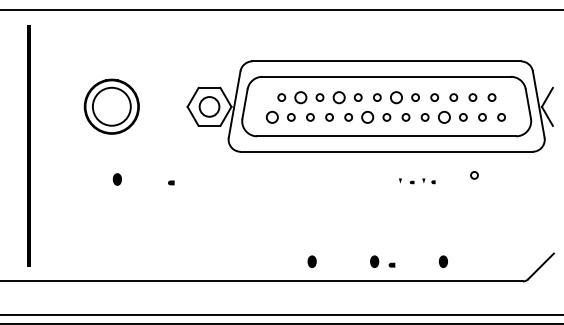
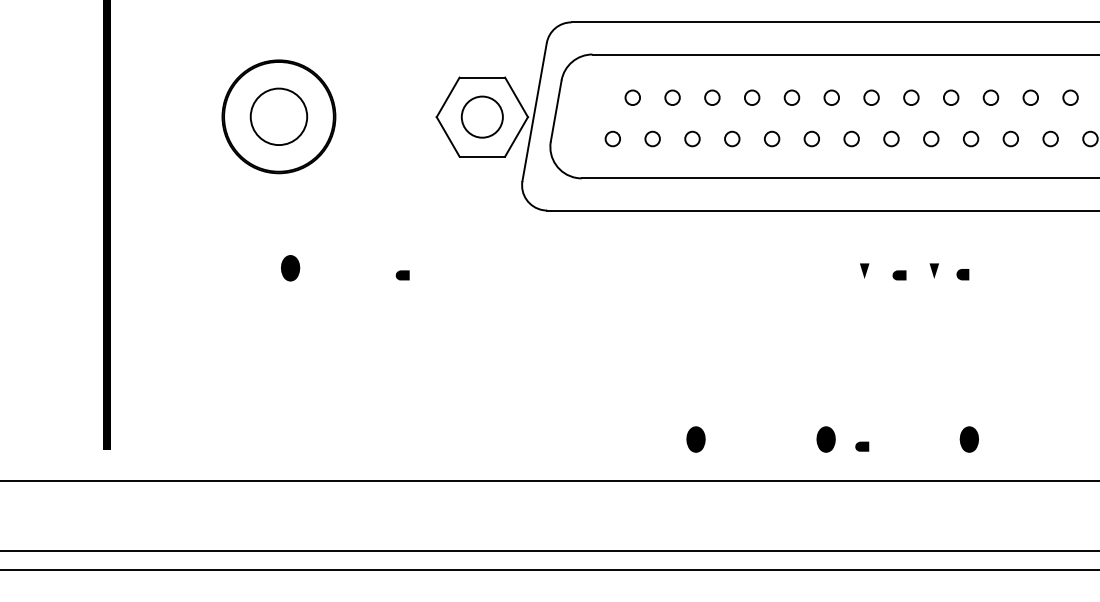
part: (300, 97) -> (671, 97), size x0.62
part: (338, 97) -> (750, 97), size x0.62
part: (396, 97) -> (871, 97), size x0.62
circle: (111, 106) -> (278, 116), size x0.71
part: (271, 117) -> (611, 139), size x0.62
part: (367, 117) -> (811, 139), size x0.62
part: (443, 117) -> (969, 139), size x0.62
part: (474, 175) -> (1034, 259), removed
part: (417, 181) -> (915, 272), size x1.43

